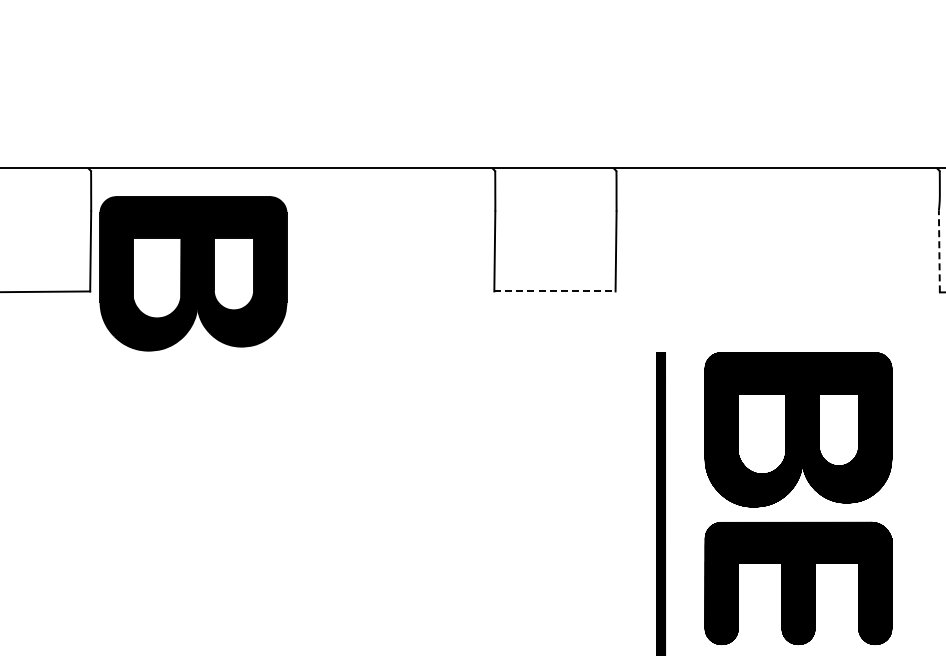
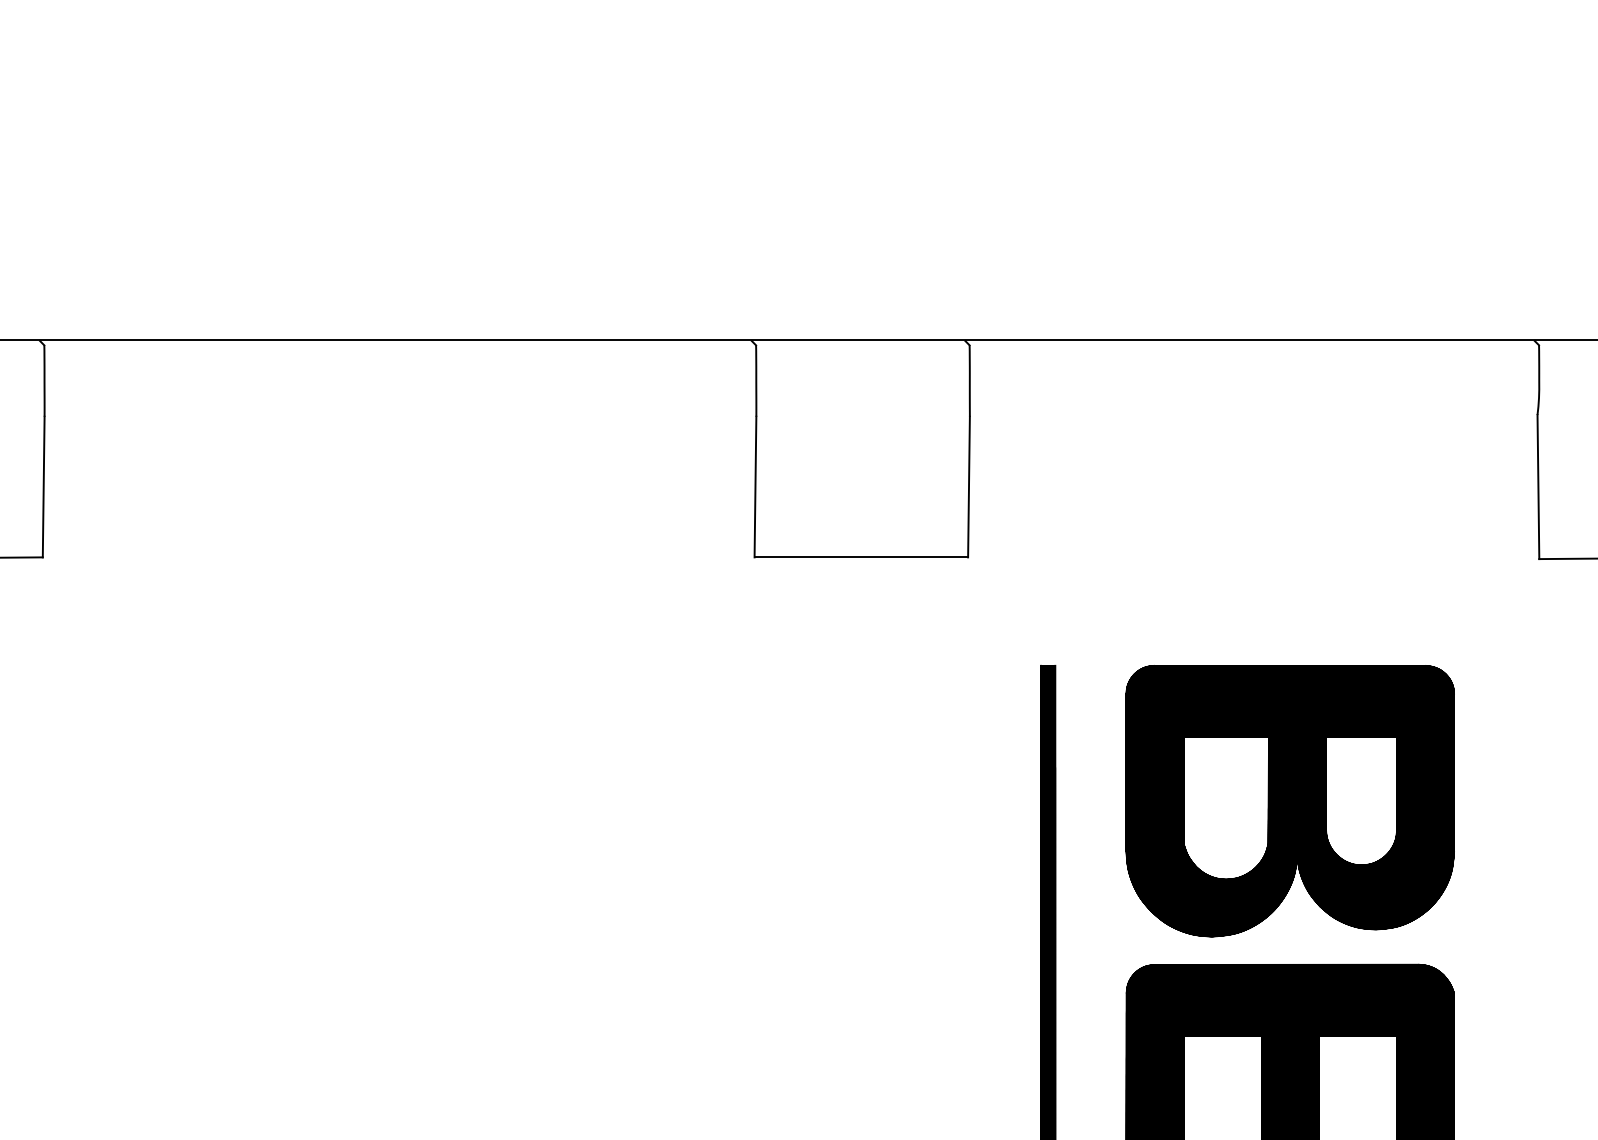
line: (939, 251) -> (1538, 487), dashed -> solid
part: (193, 273) -> (224, 525), removed
line: (554, 291) -> (860, 557), dashed -> solid

